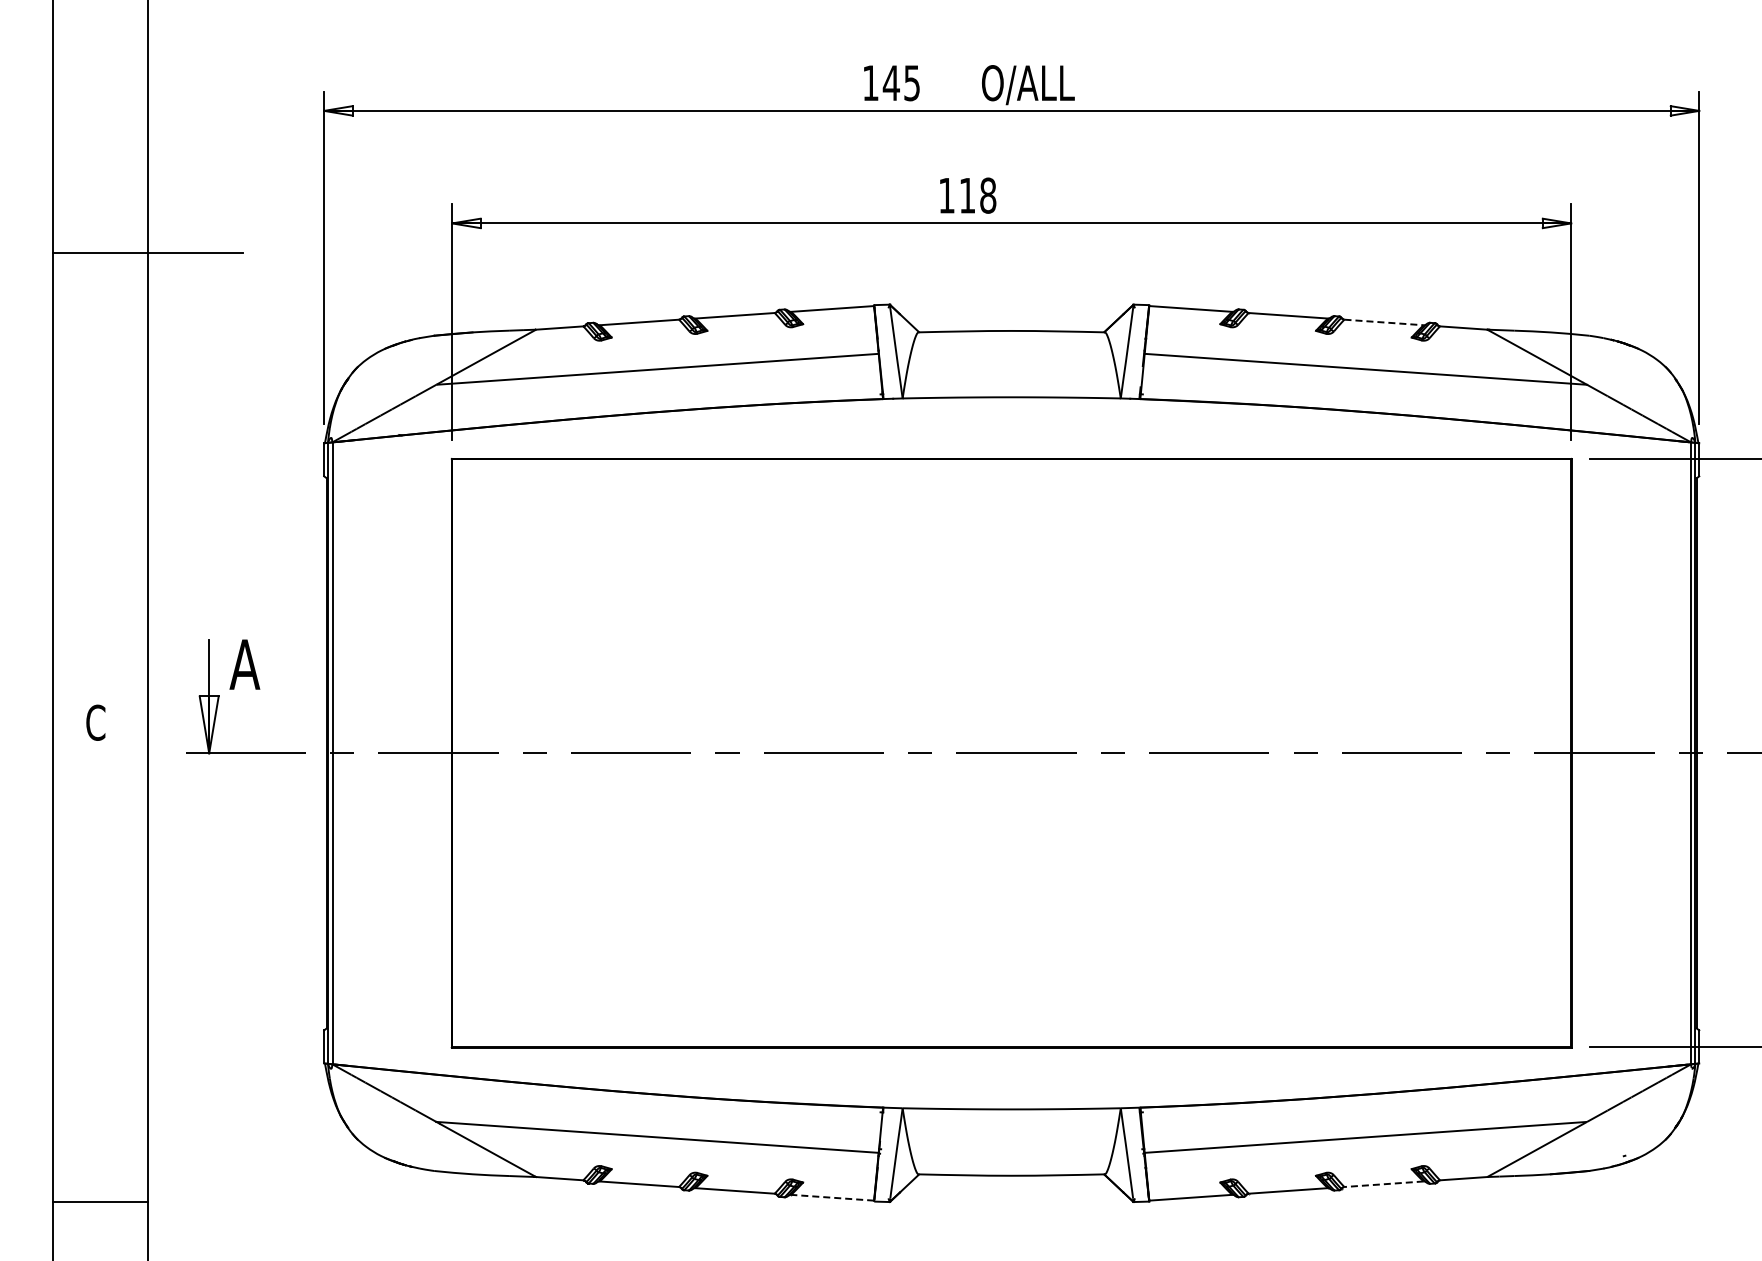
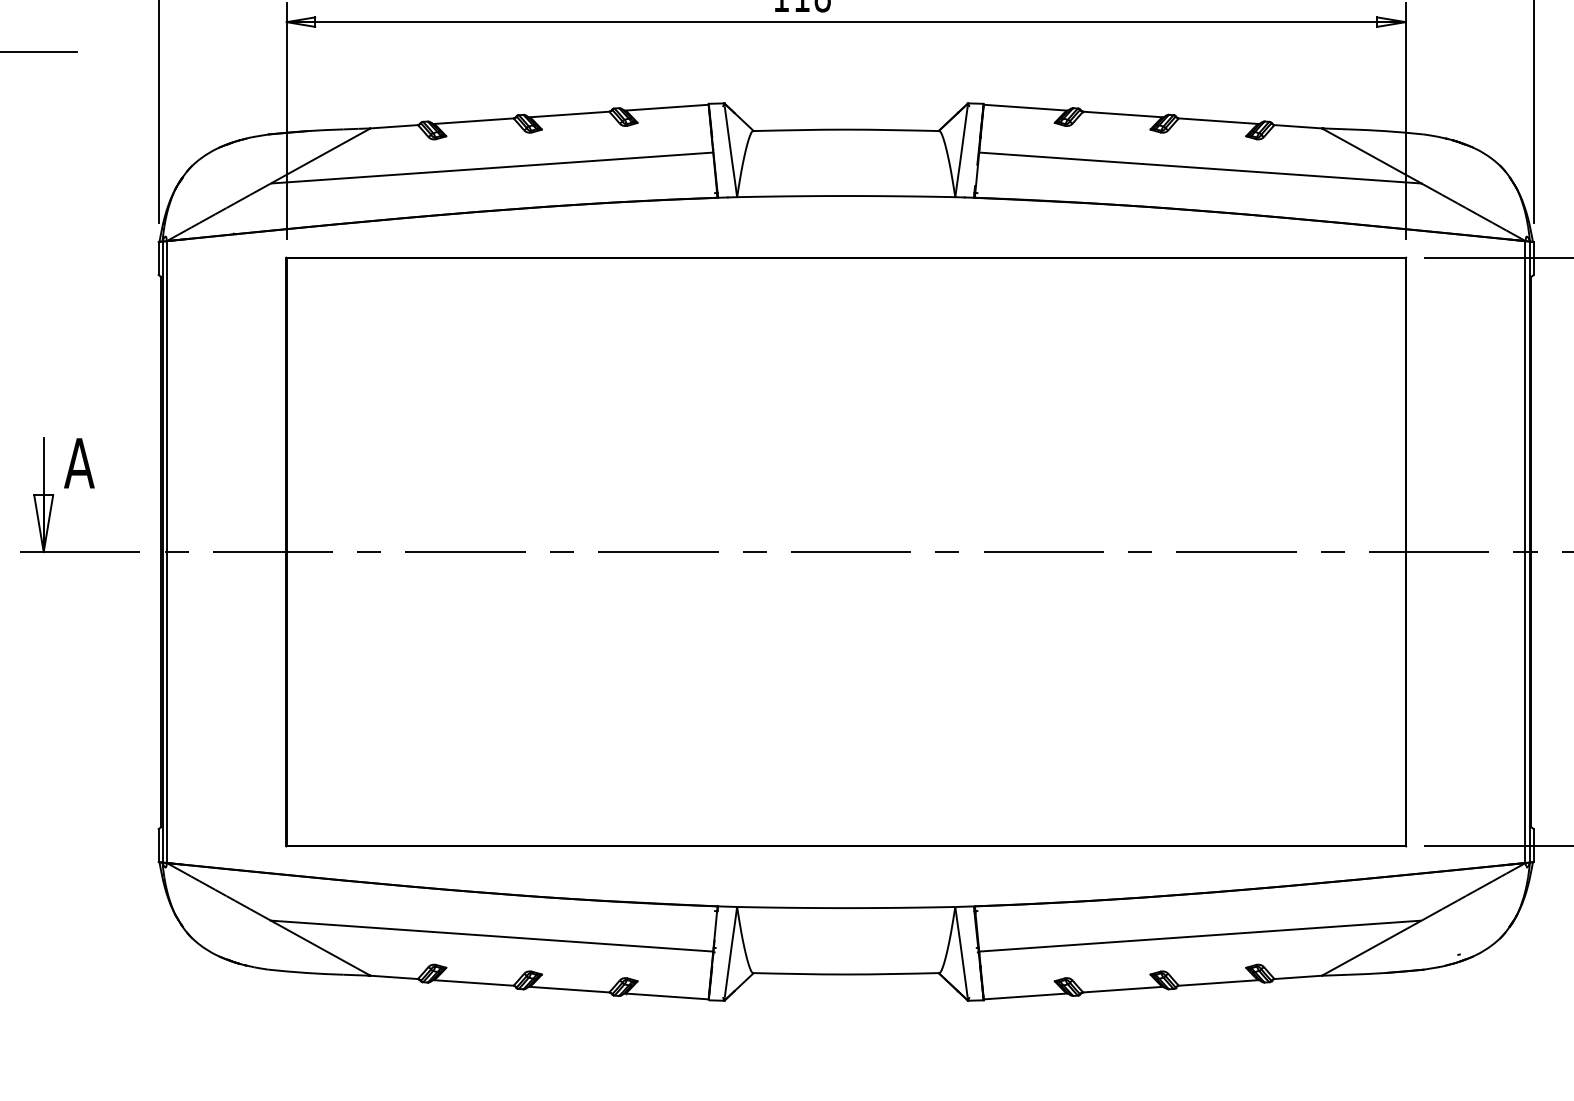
line: (1384, 322) -> (1219, 121), dashed -> solid
line: (1384, 1184) -> (1219, 983), dashed -> solid
line: (832, 1197) -> (667, 996), dashed -> solid

